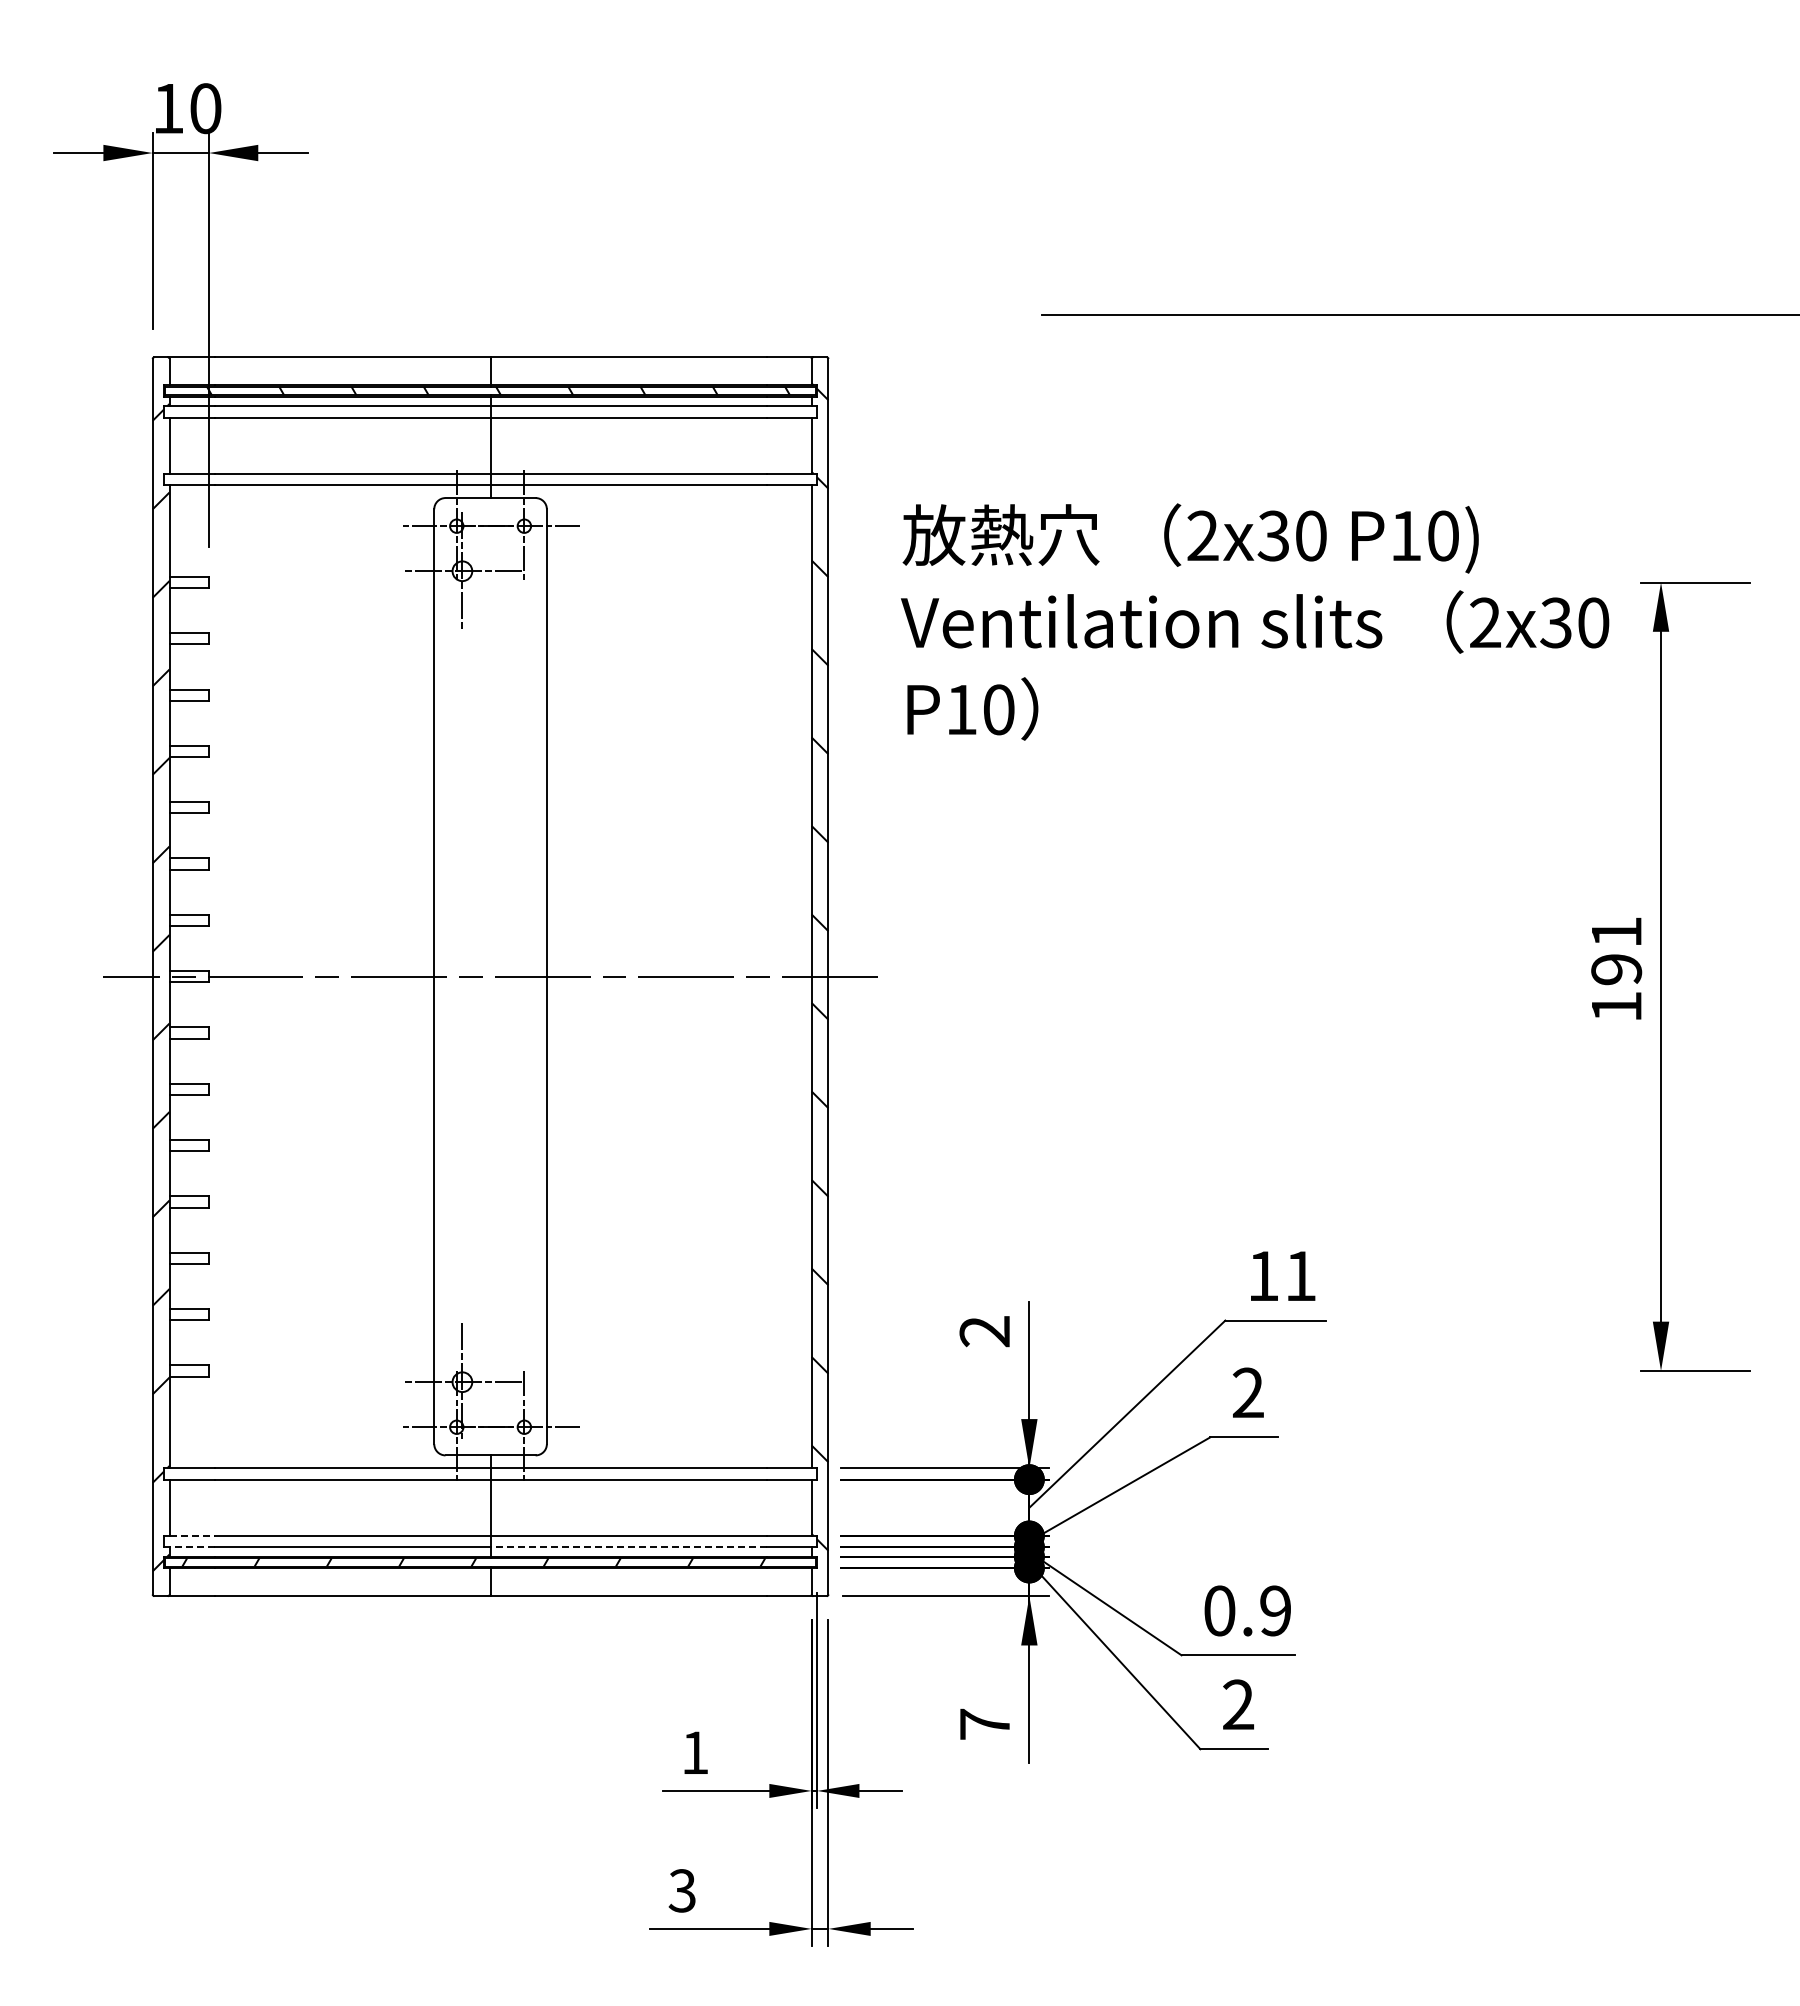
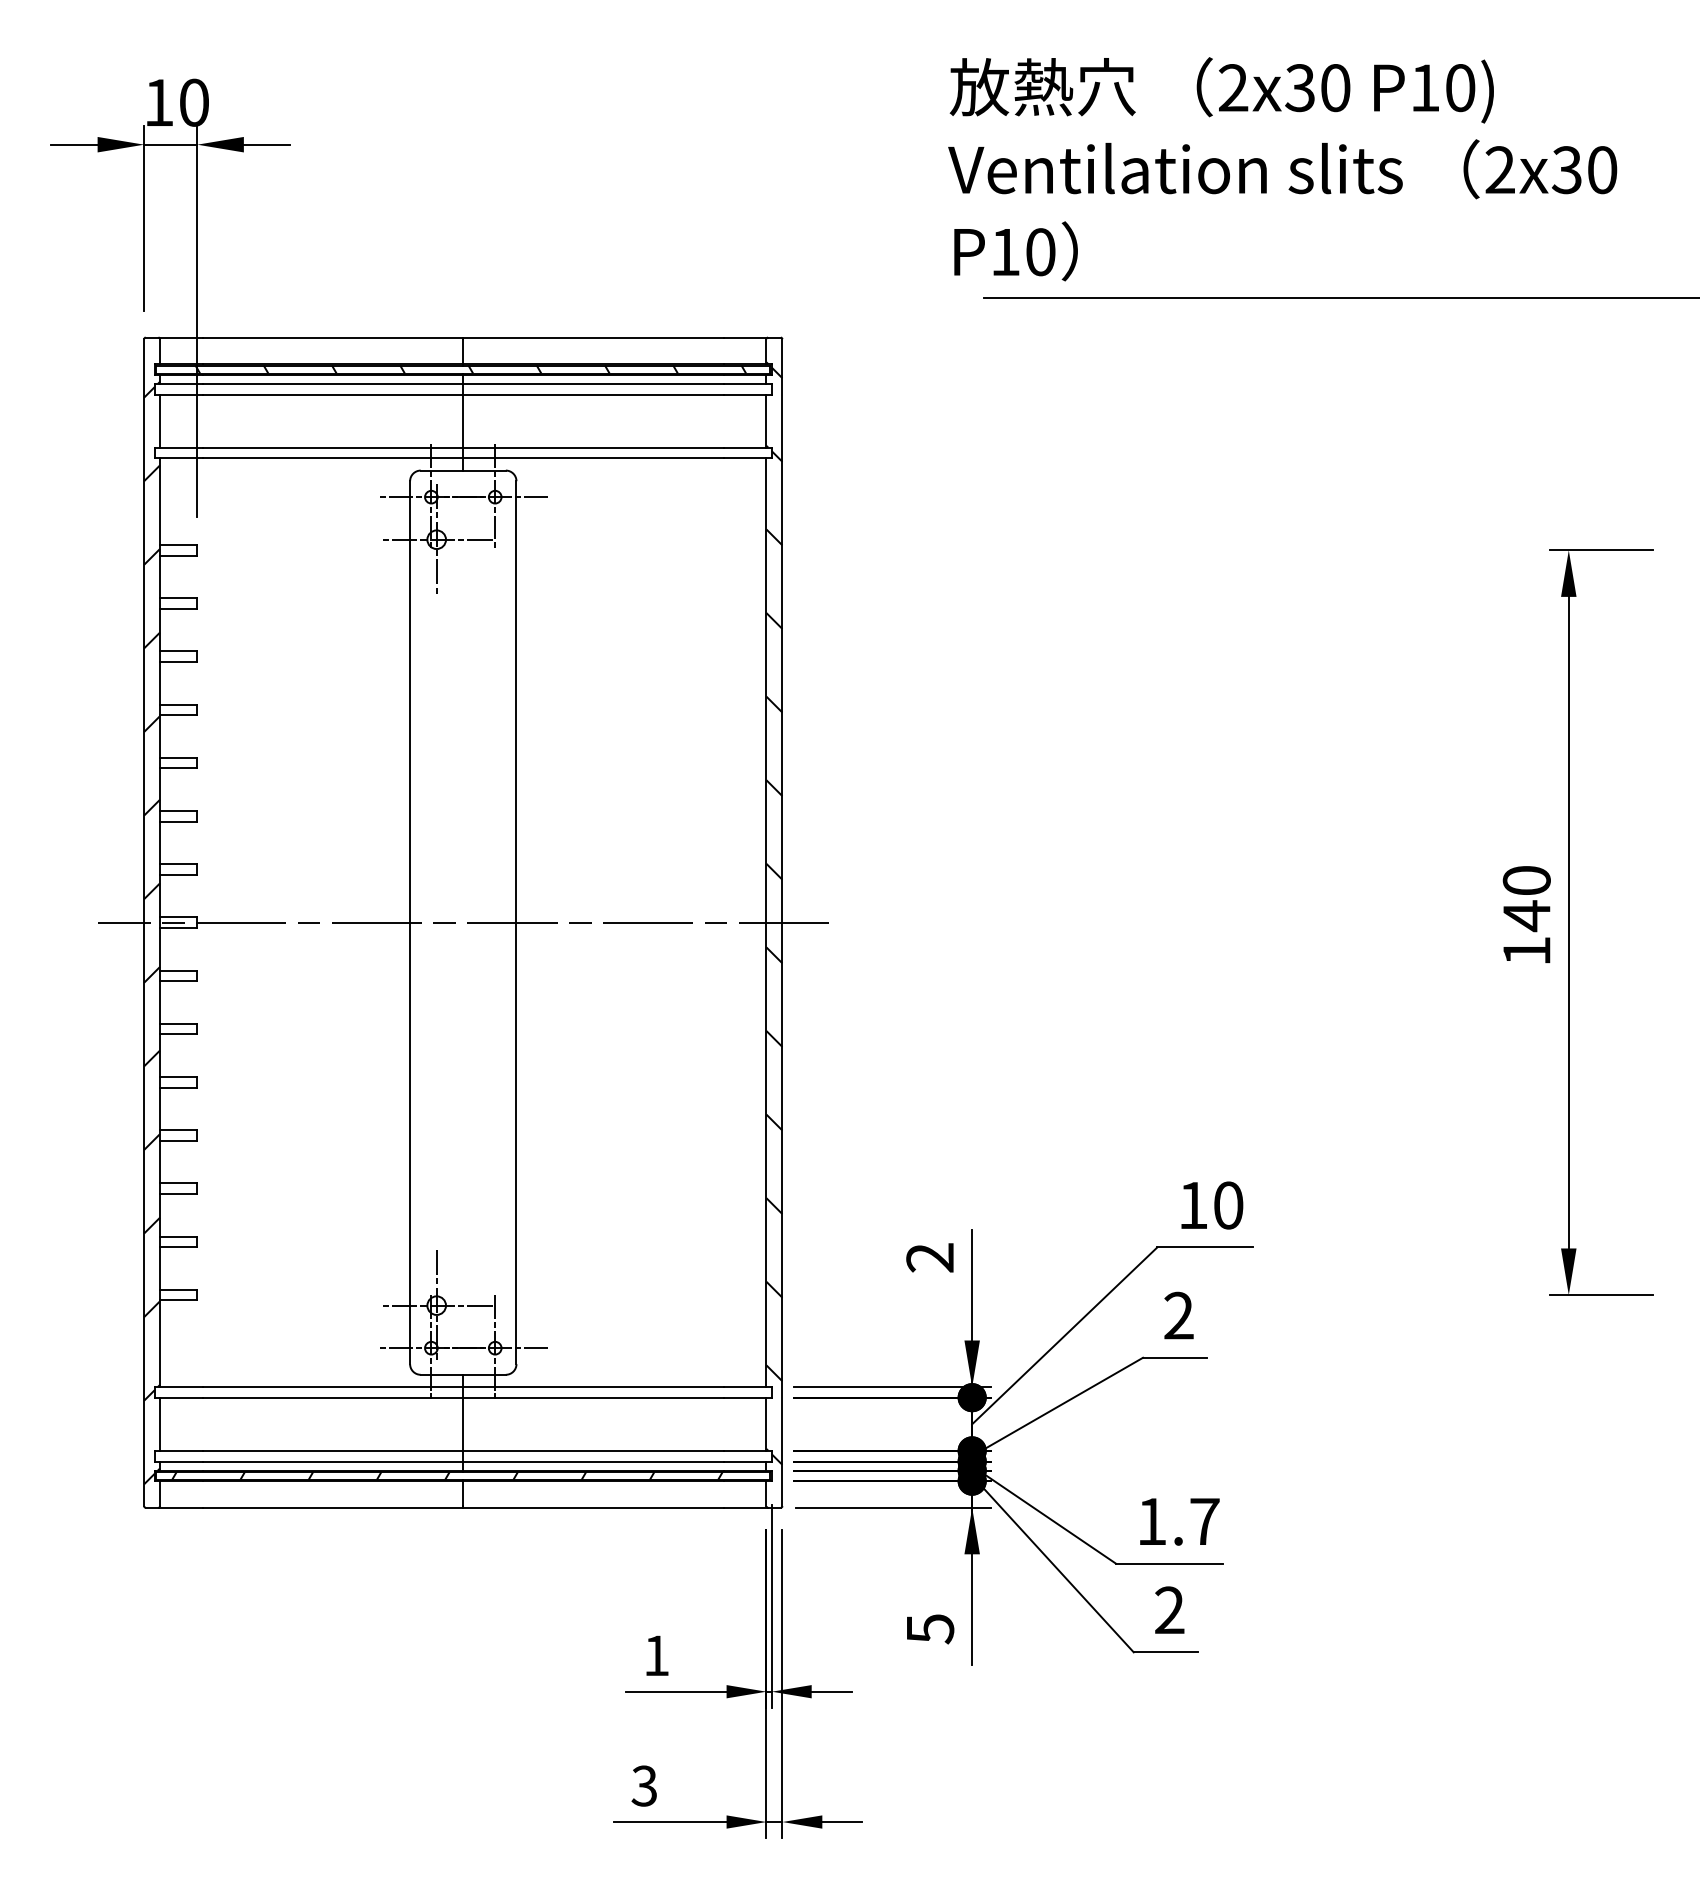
text: (1255, 621) -> (1283, 168), moved
text: (1616, 951) -> (1526, 898), 191 -> 140
text: (1300, 1275) -> (1228, 1204), 11 -> 10
line: (192, 1535) -> (181, 1450), dashed -> solid
line: (192, 1547) -> (181, 1461), dashed -> solid
line: (628, 1547) -> (593, 1461), dashed -> solid
text: (1247, 1610) -> (1178, 1521), 0.9 -> 1.7
text: (985, 1724) -> (930, 1628), 7 -> 5

